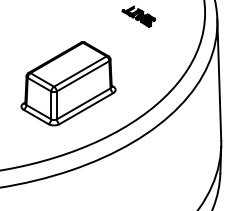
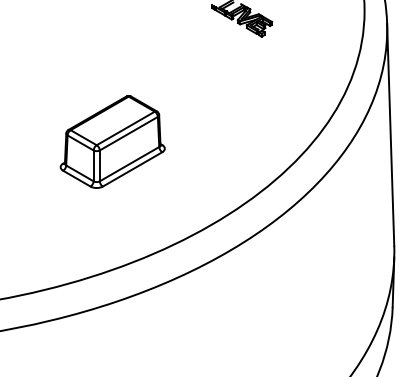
part: (68, 83) -> (112, 141), size x0.6

